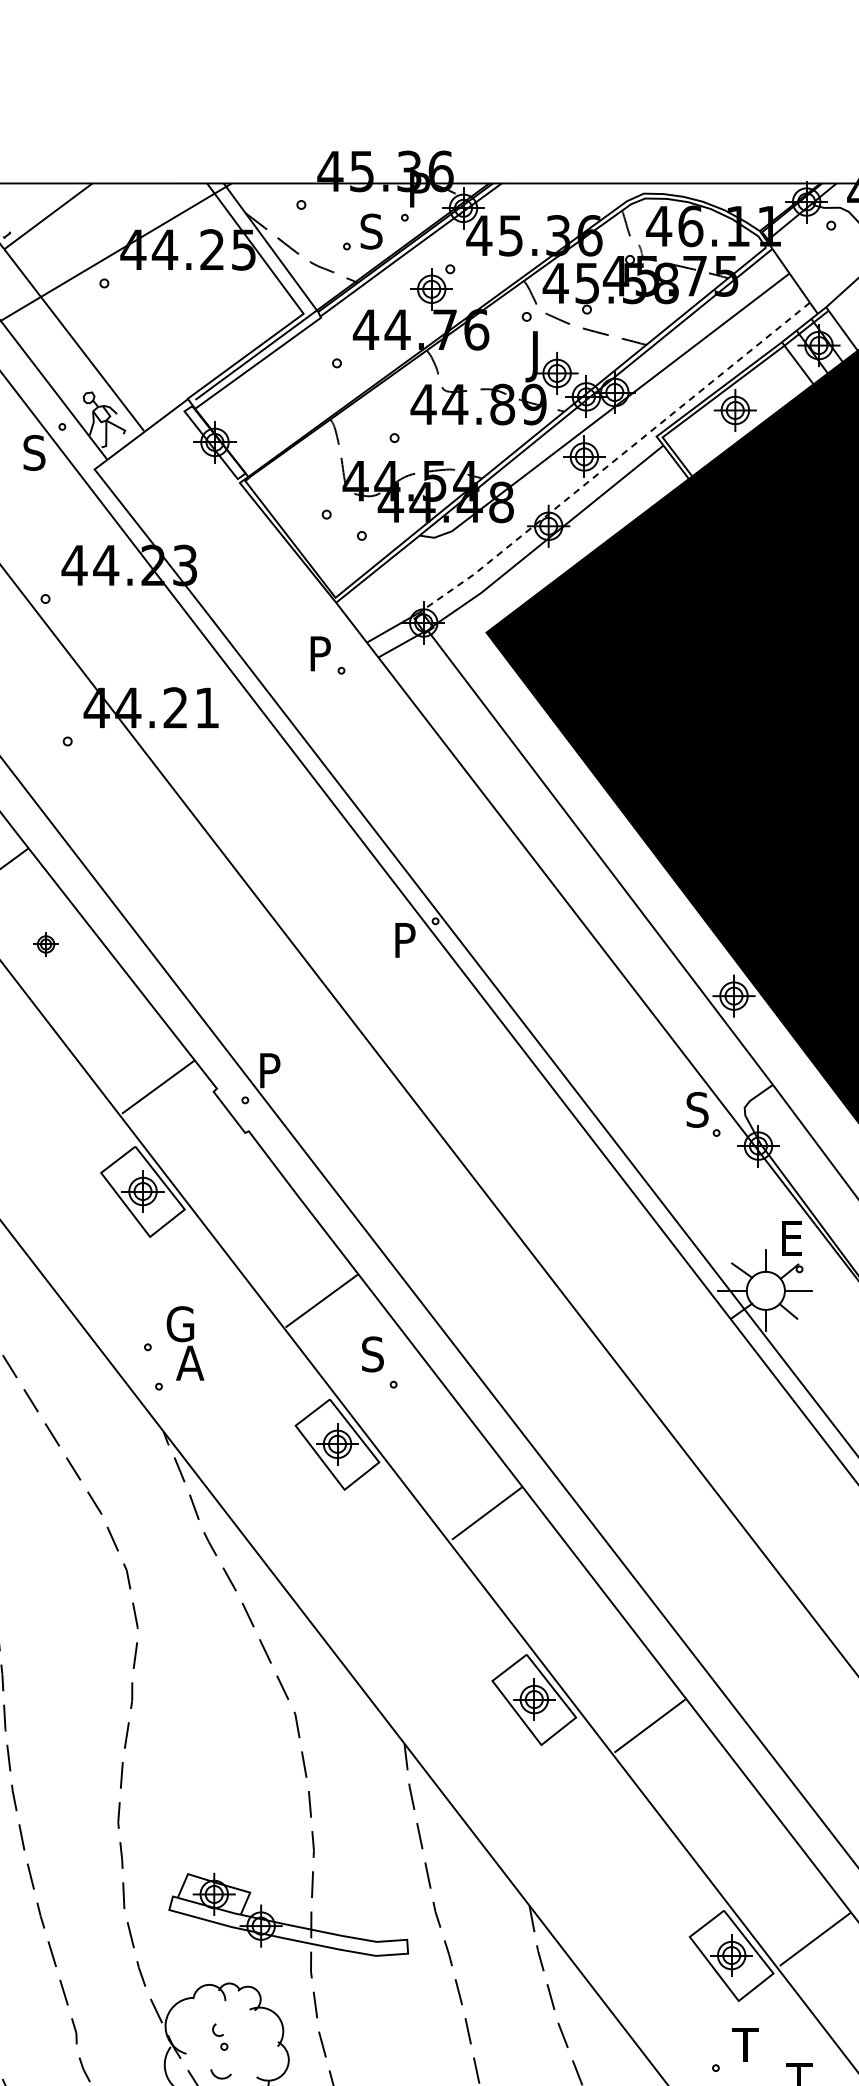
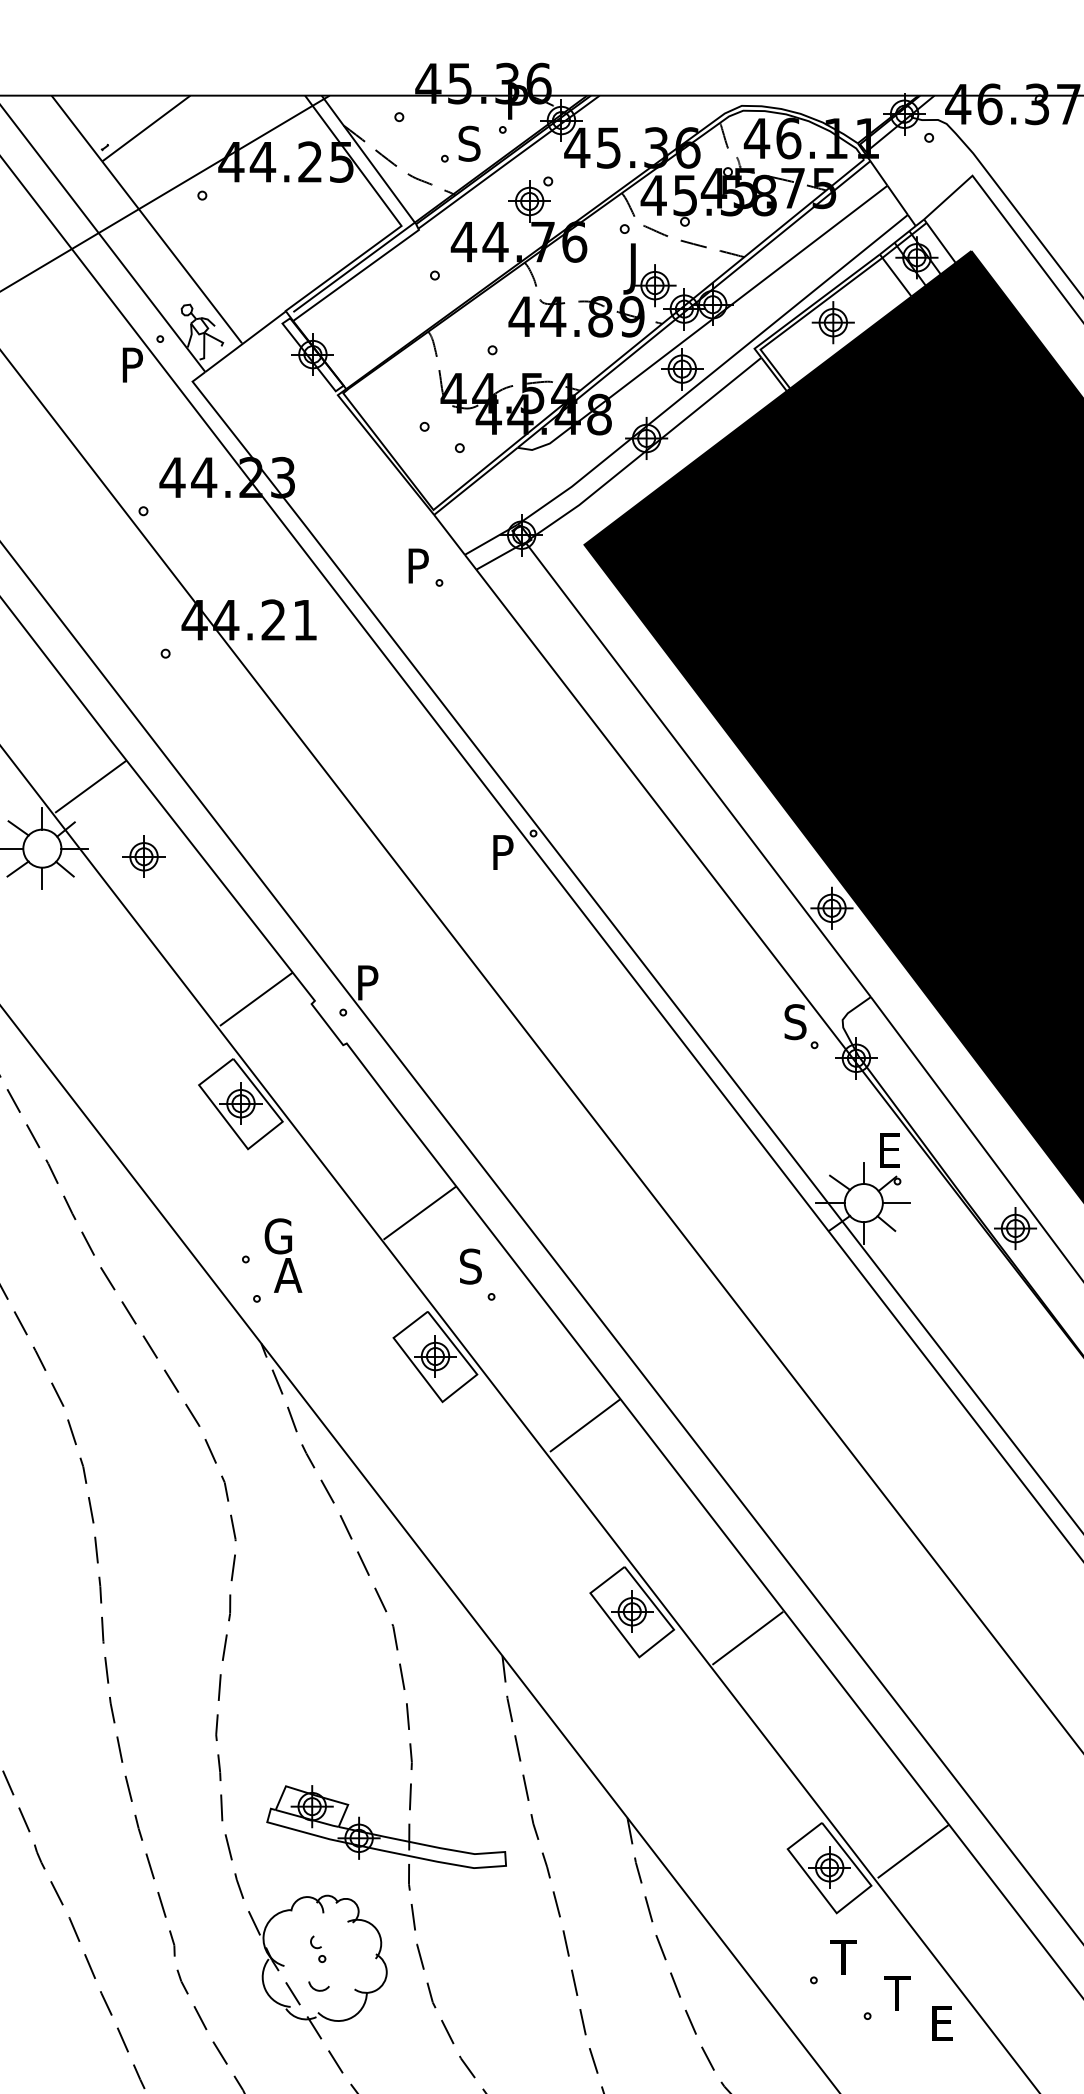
text: (34, 453) -> (132, 365), S -> P
line: (615, 460) -> (713, 372), dashed -> solid
part: (45, 944) -> (143, 856), size x1.67

